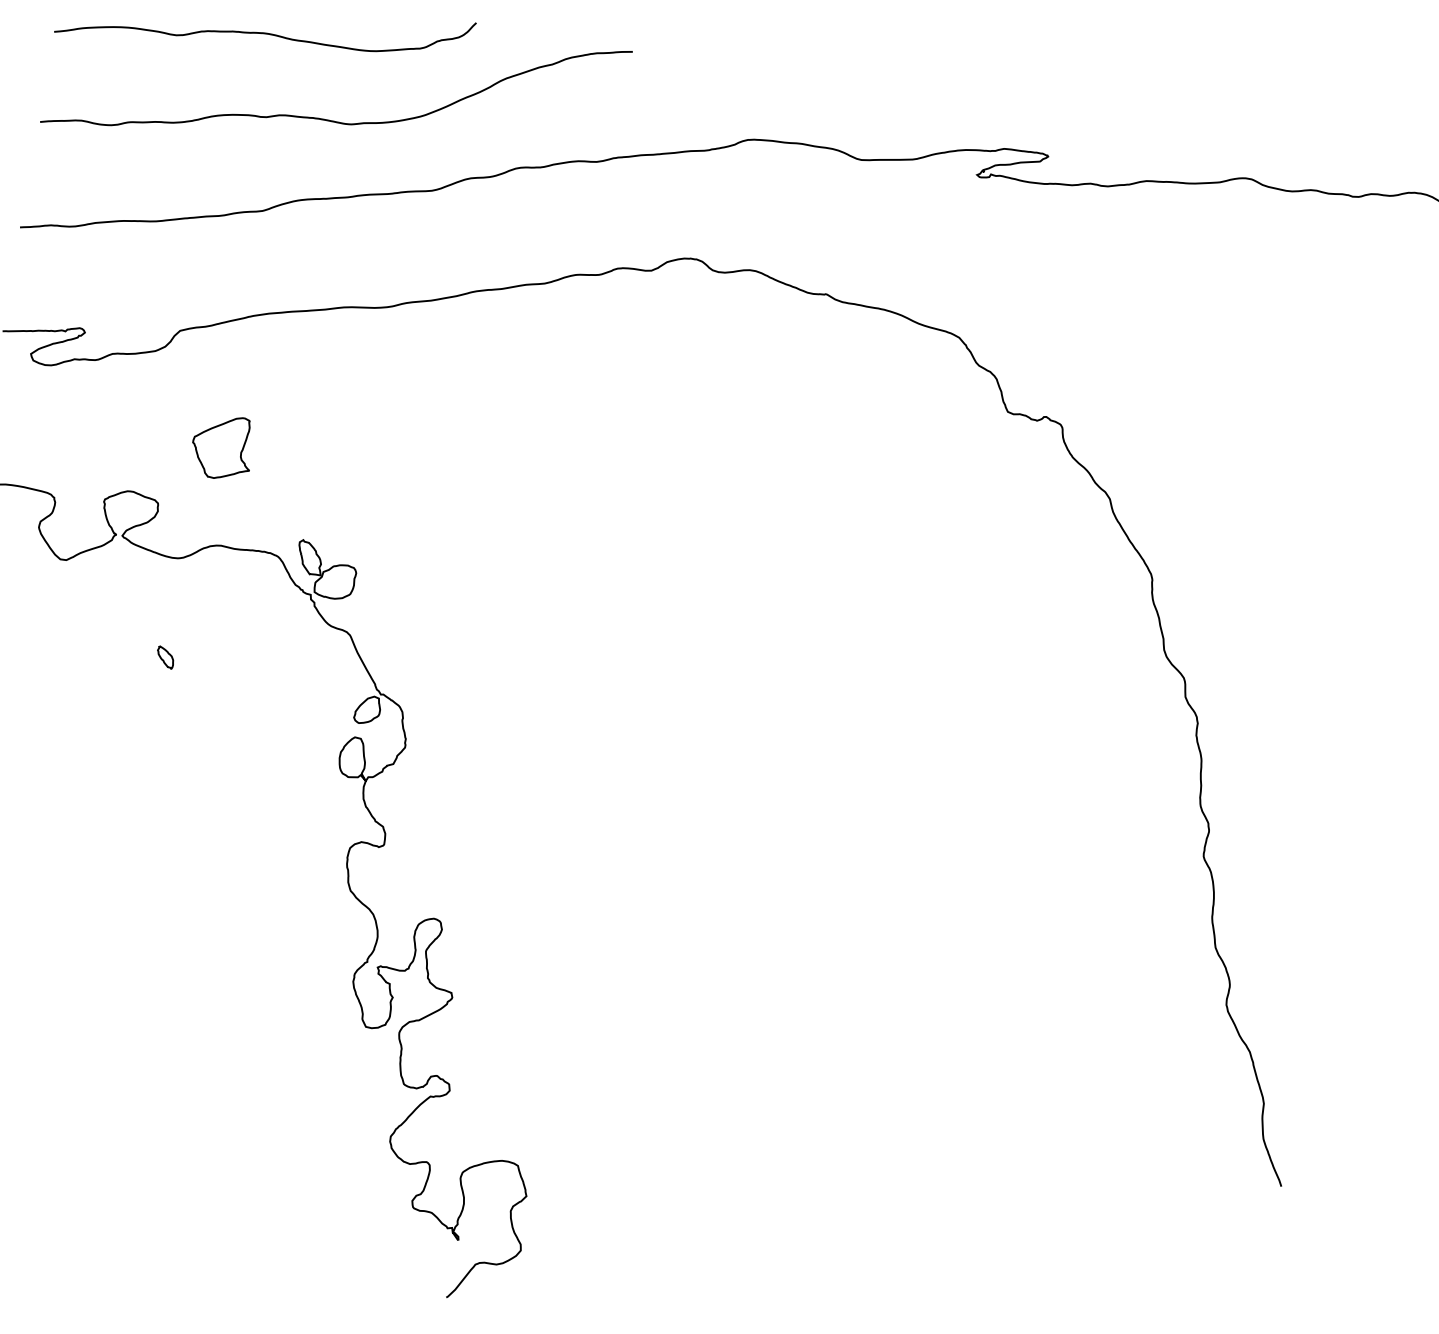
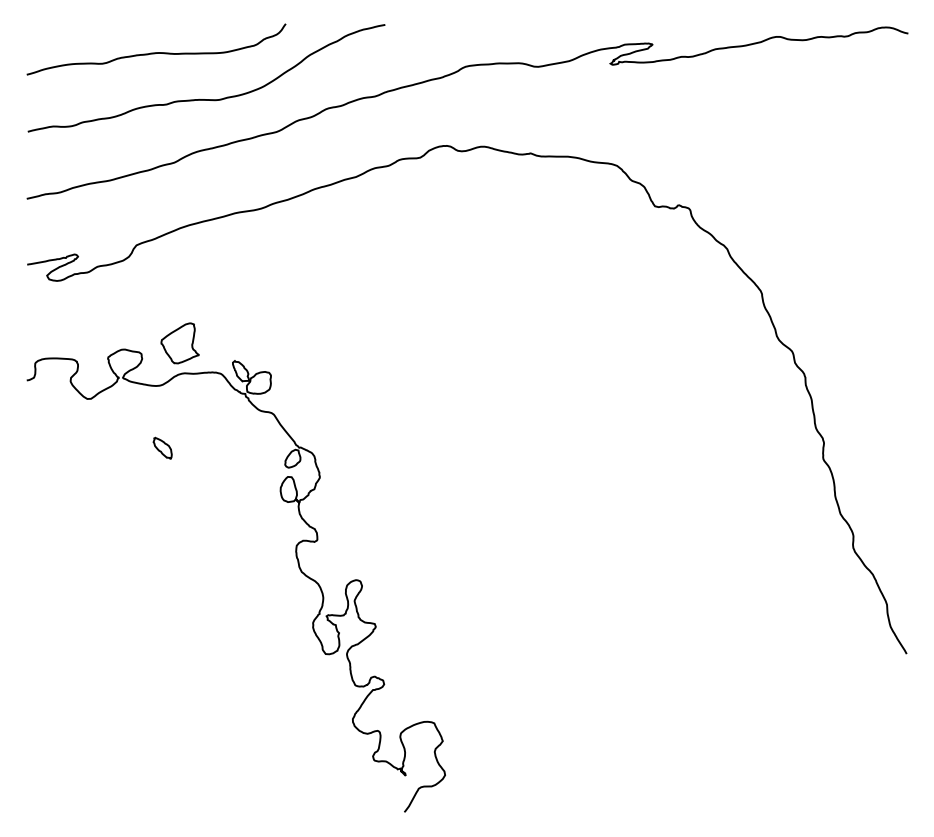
part: (221, 447) -> (179, 343), moved
part: (165, 656) -> (162, 447), size x1.67

